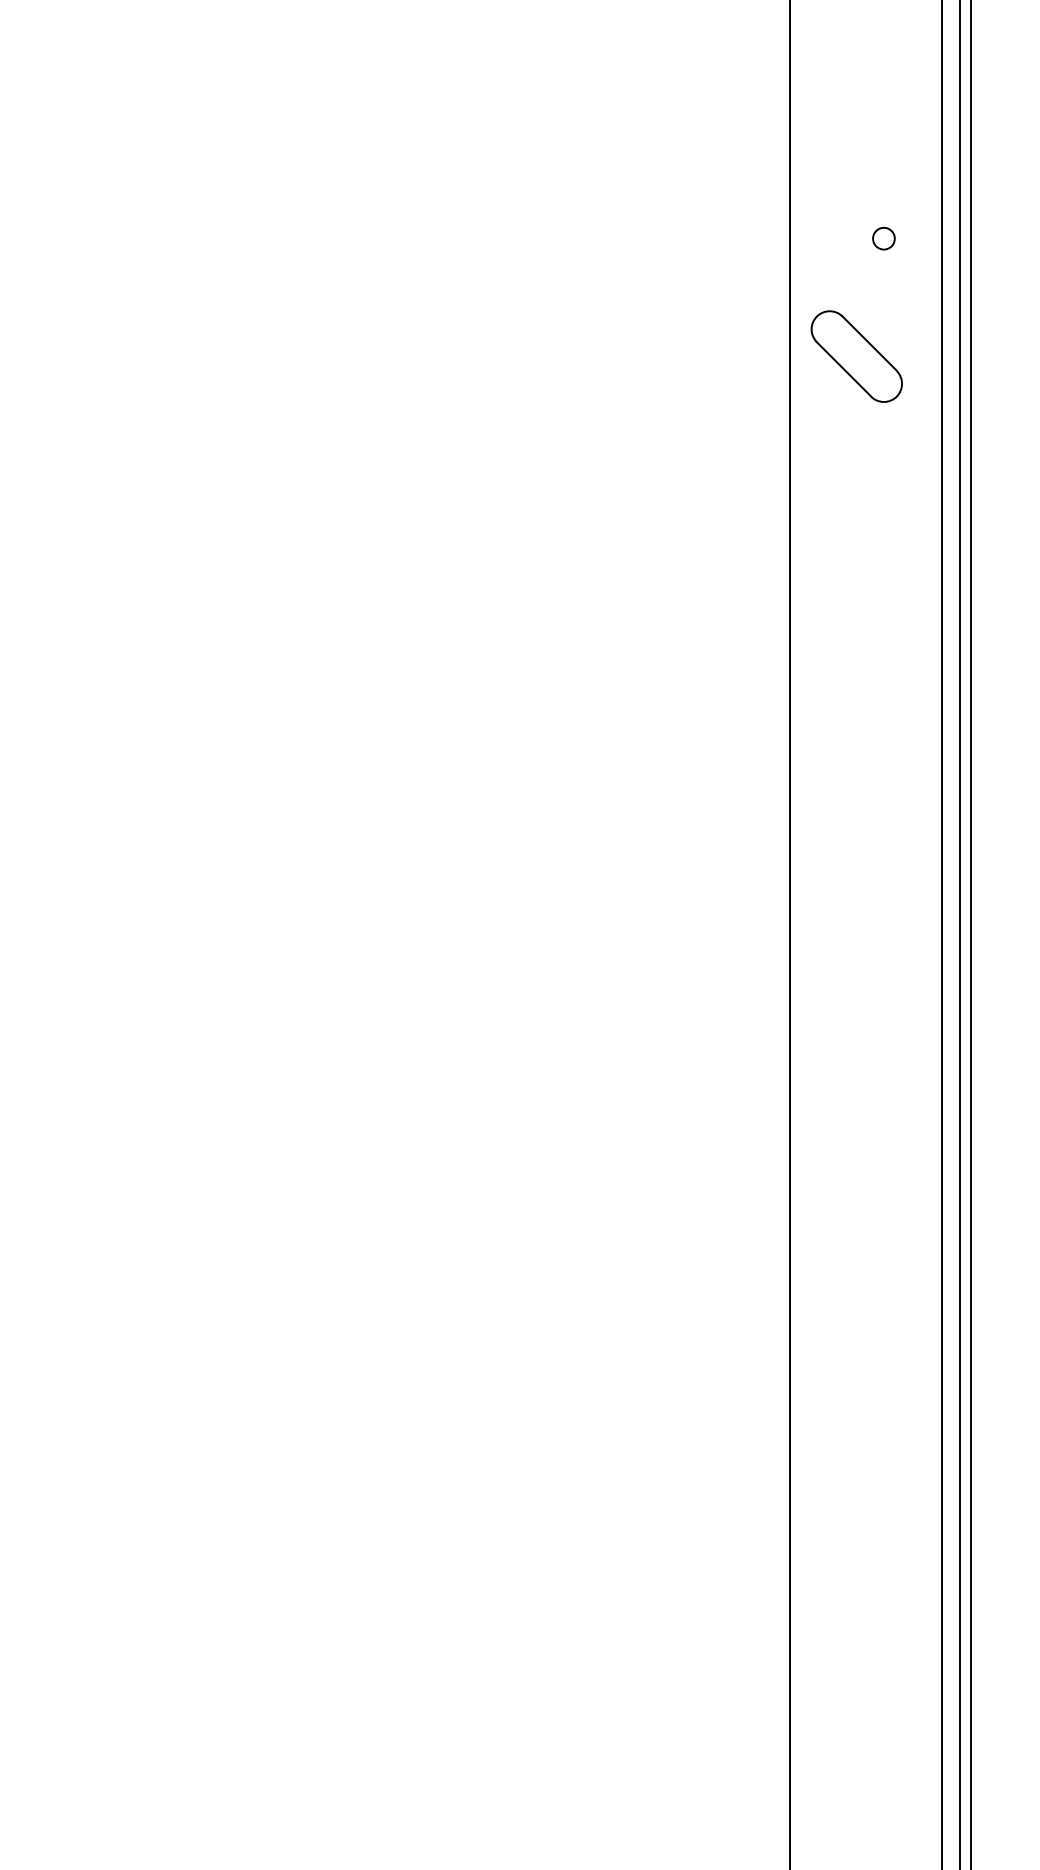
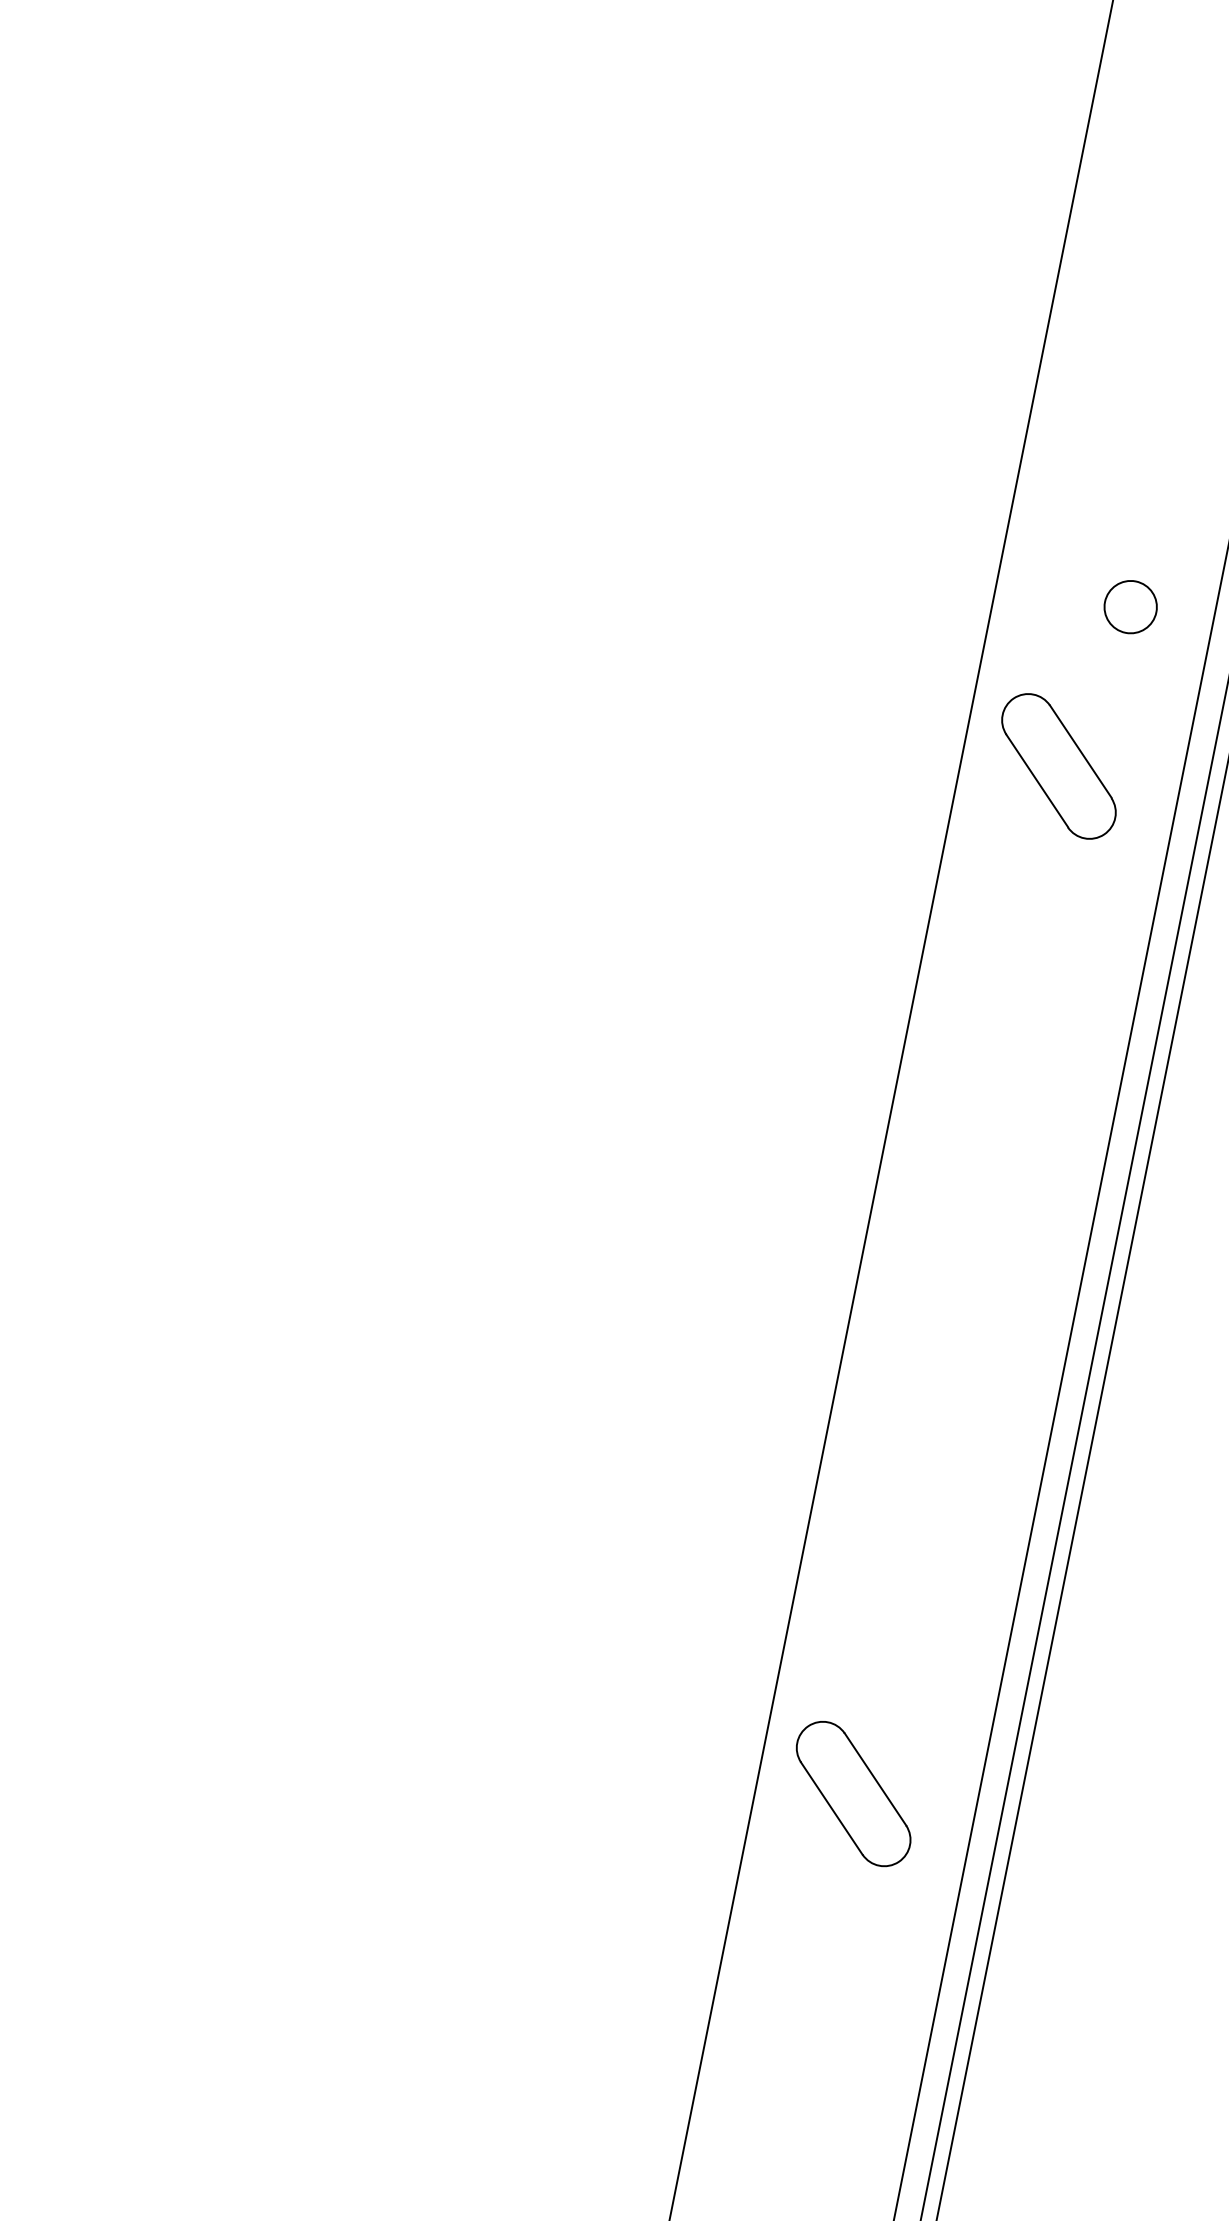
circle: (883, 238) -> (1130, 606), size x1.67
part: (856, 1082) -> (853, 1794), added

